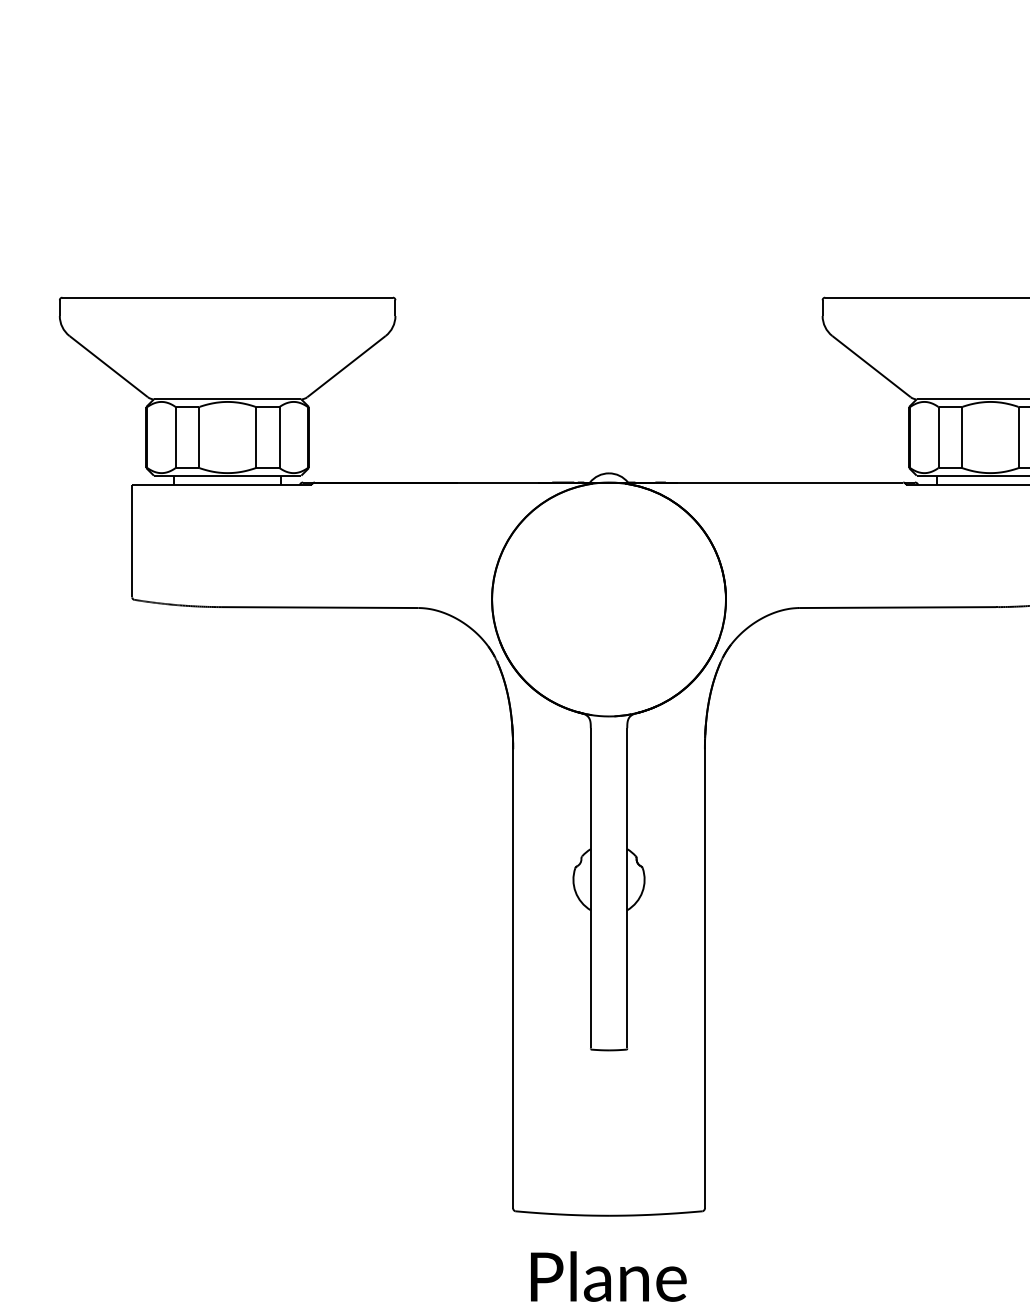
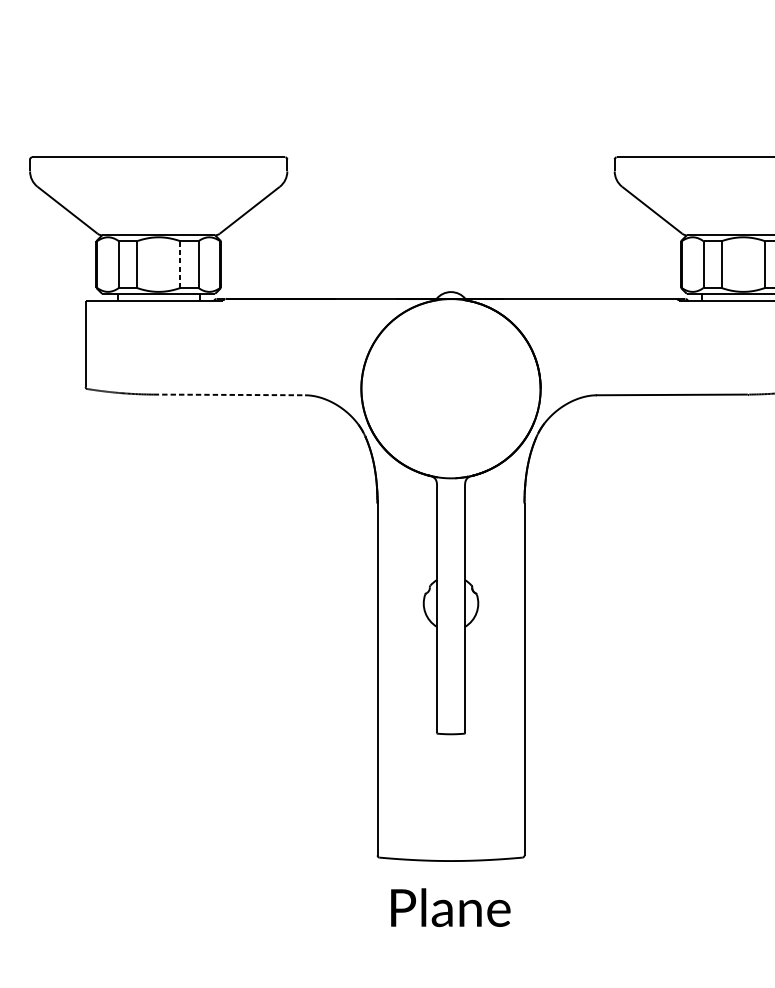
line: (255, 437) -> (180, 264), solid -> dashed
line: (319, 607) -> (229, 394), solid -> dashed

